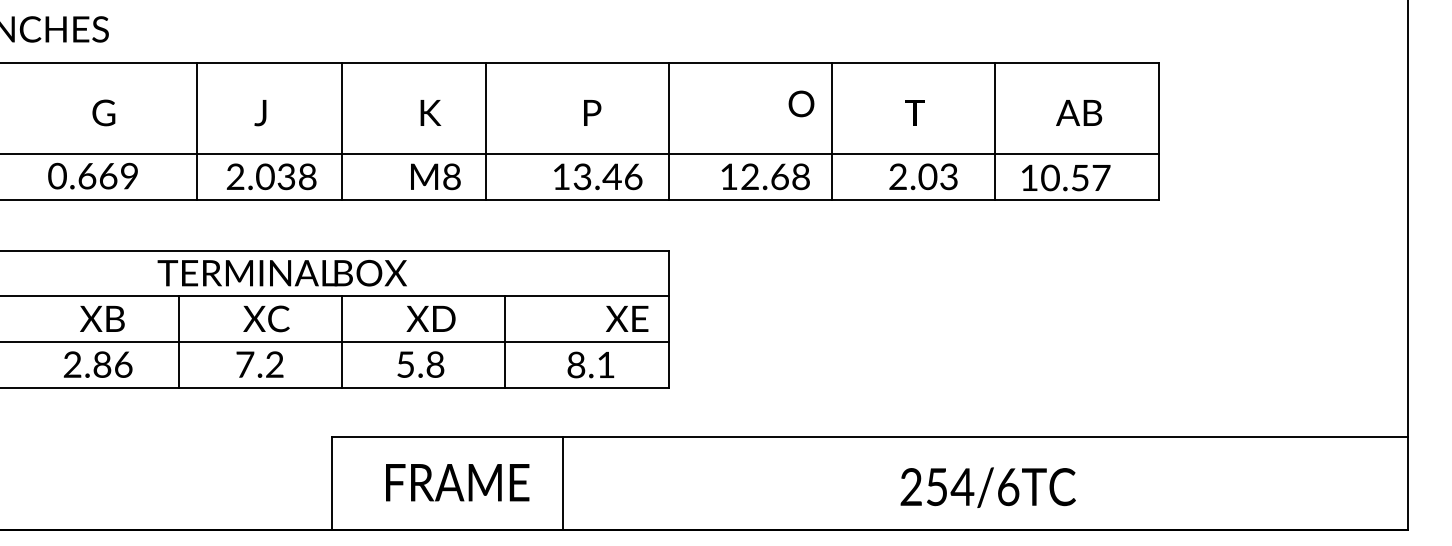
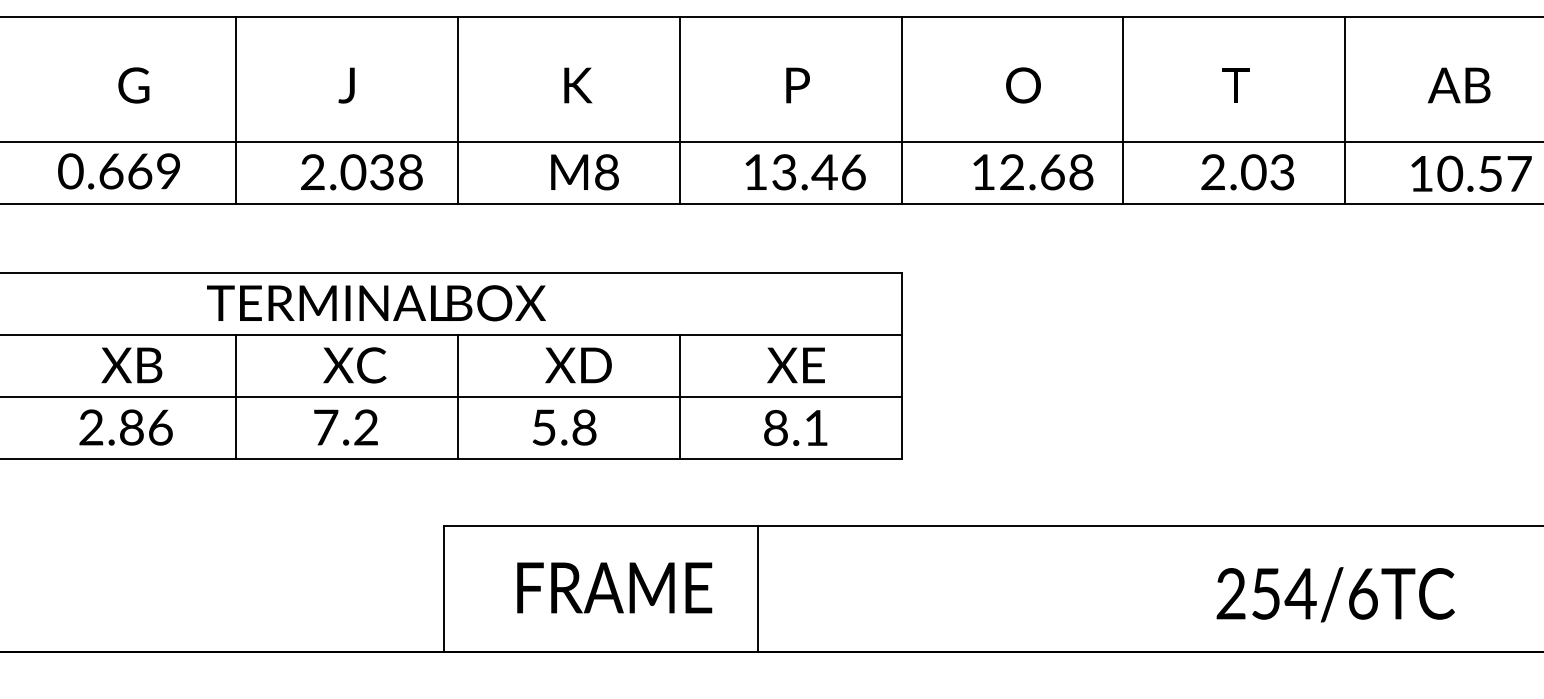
text: (801, 103) -> (1023, 84), moved
line: (196, 130) -> (235, 109), moved
line: (486, 130) -> (679, 109), moved
text: (1066, 177) -> (1471, 173), moved
text: (627, 318) -> (796, 364), moved

